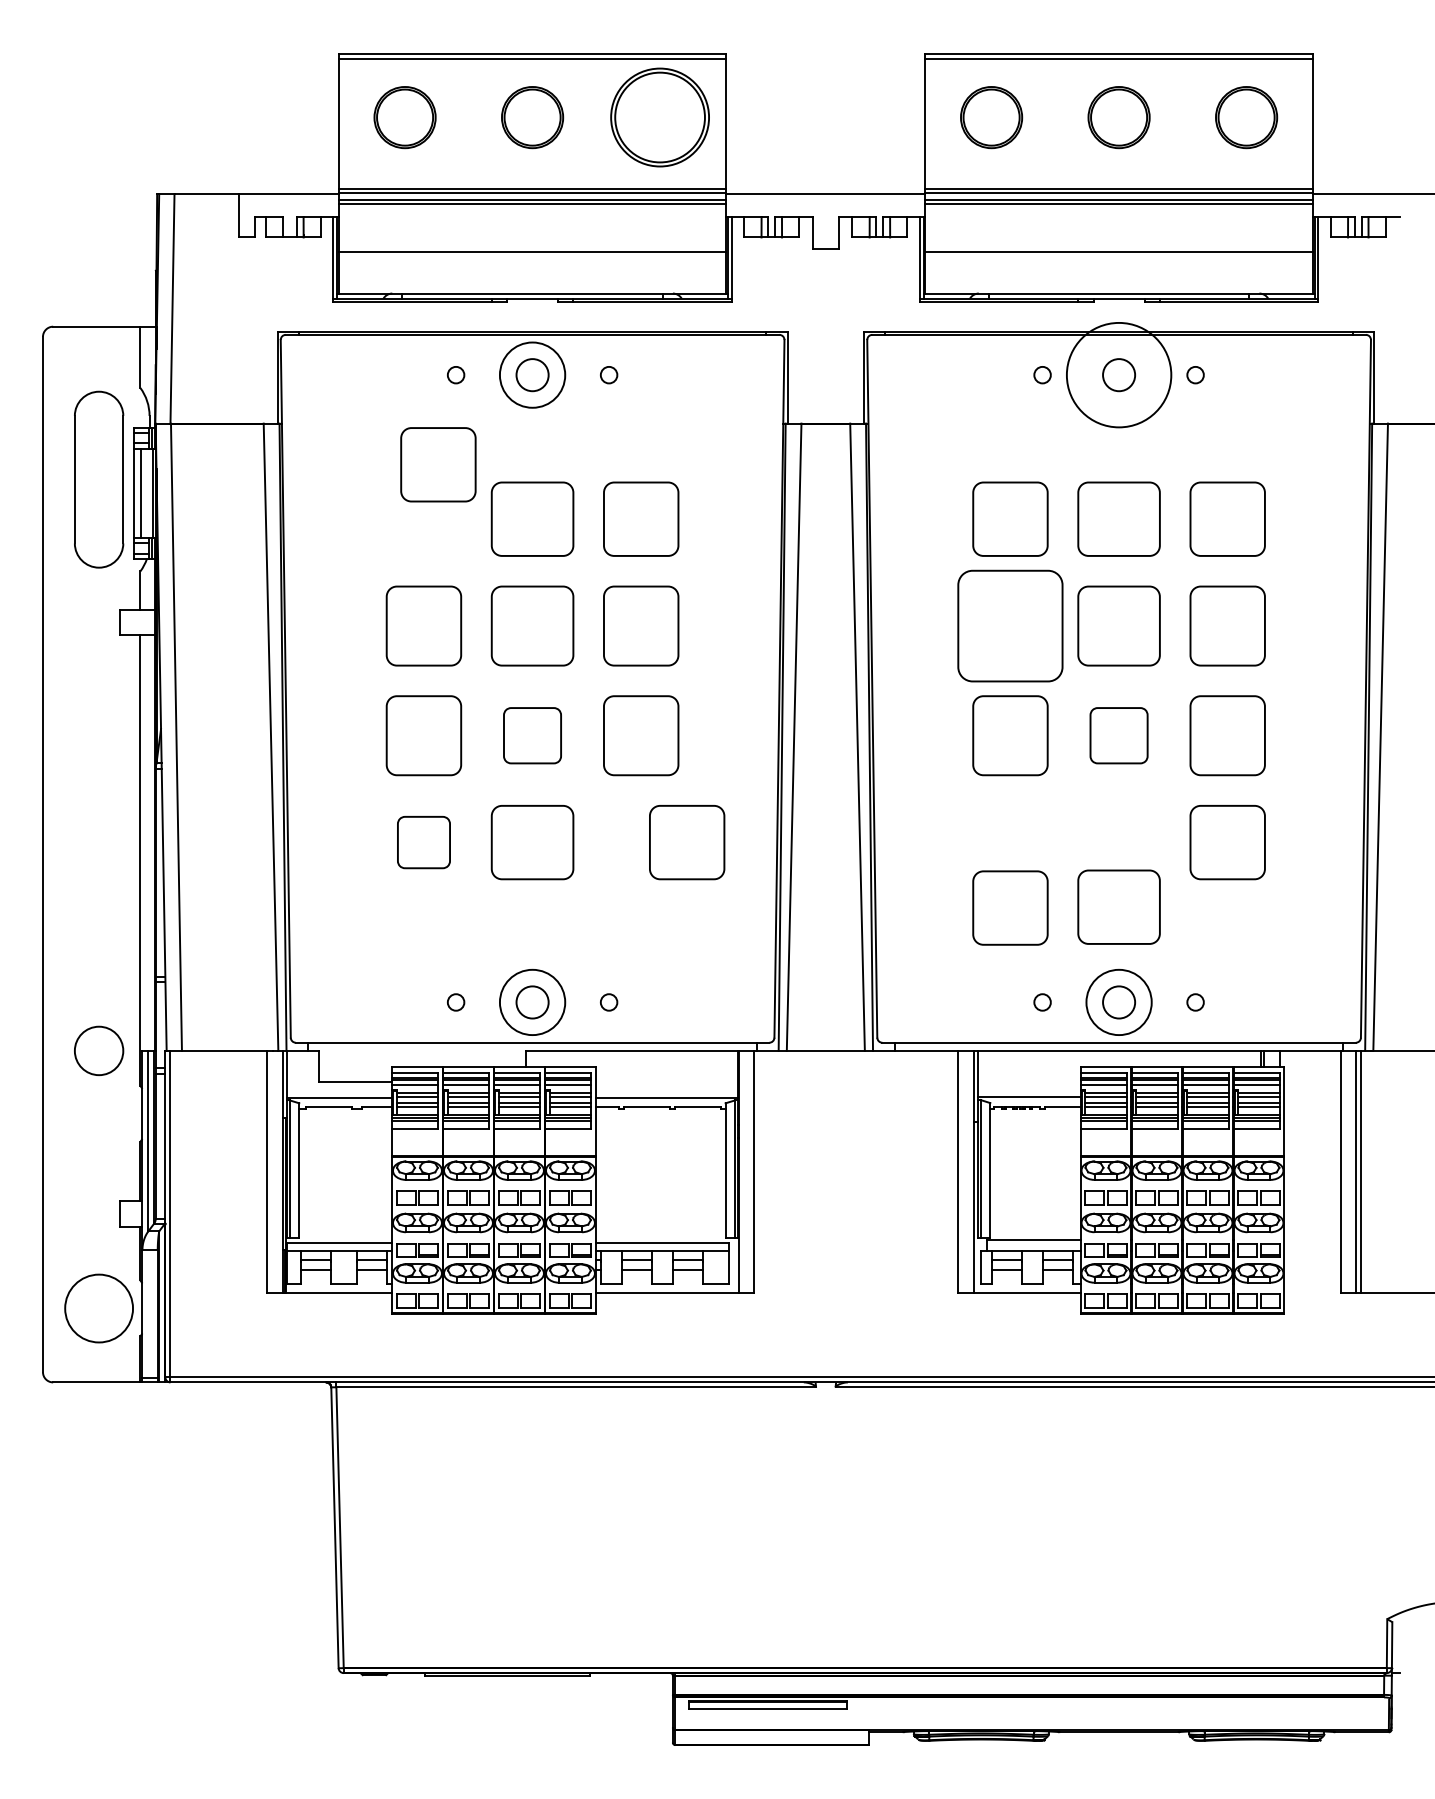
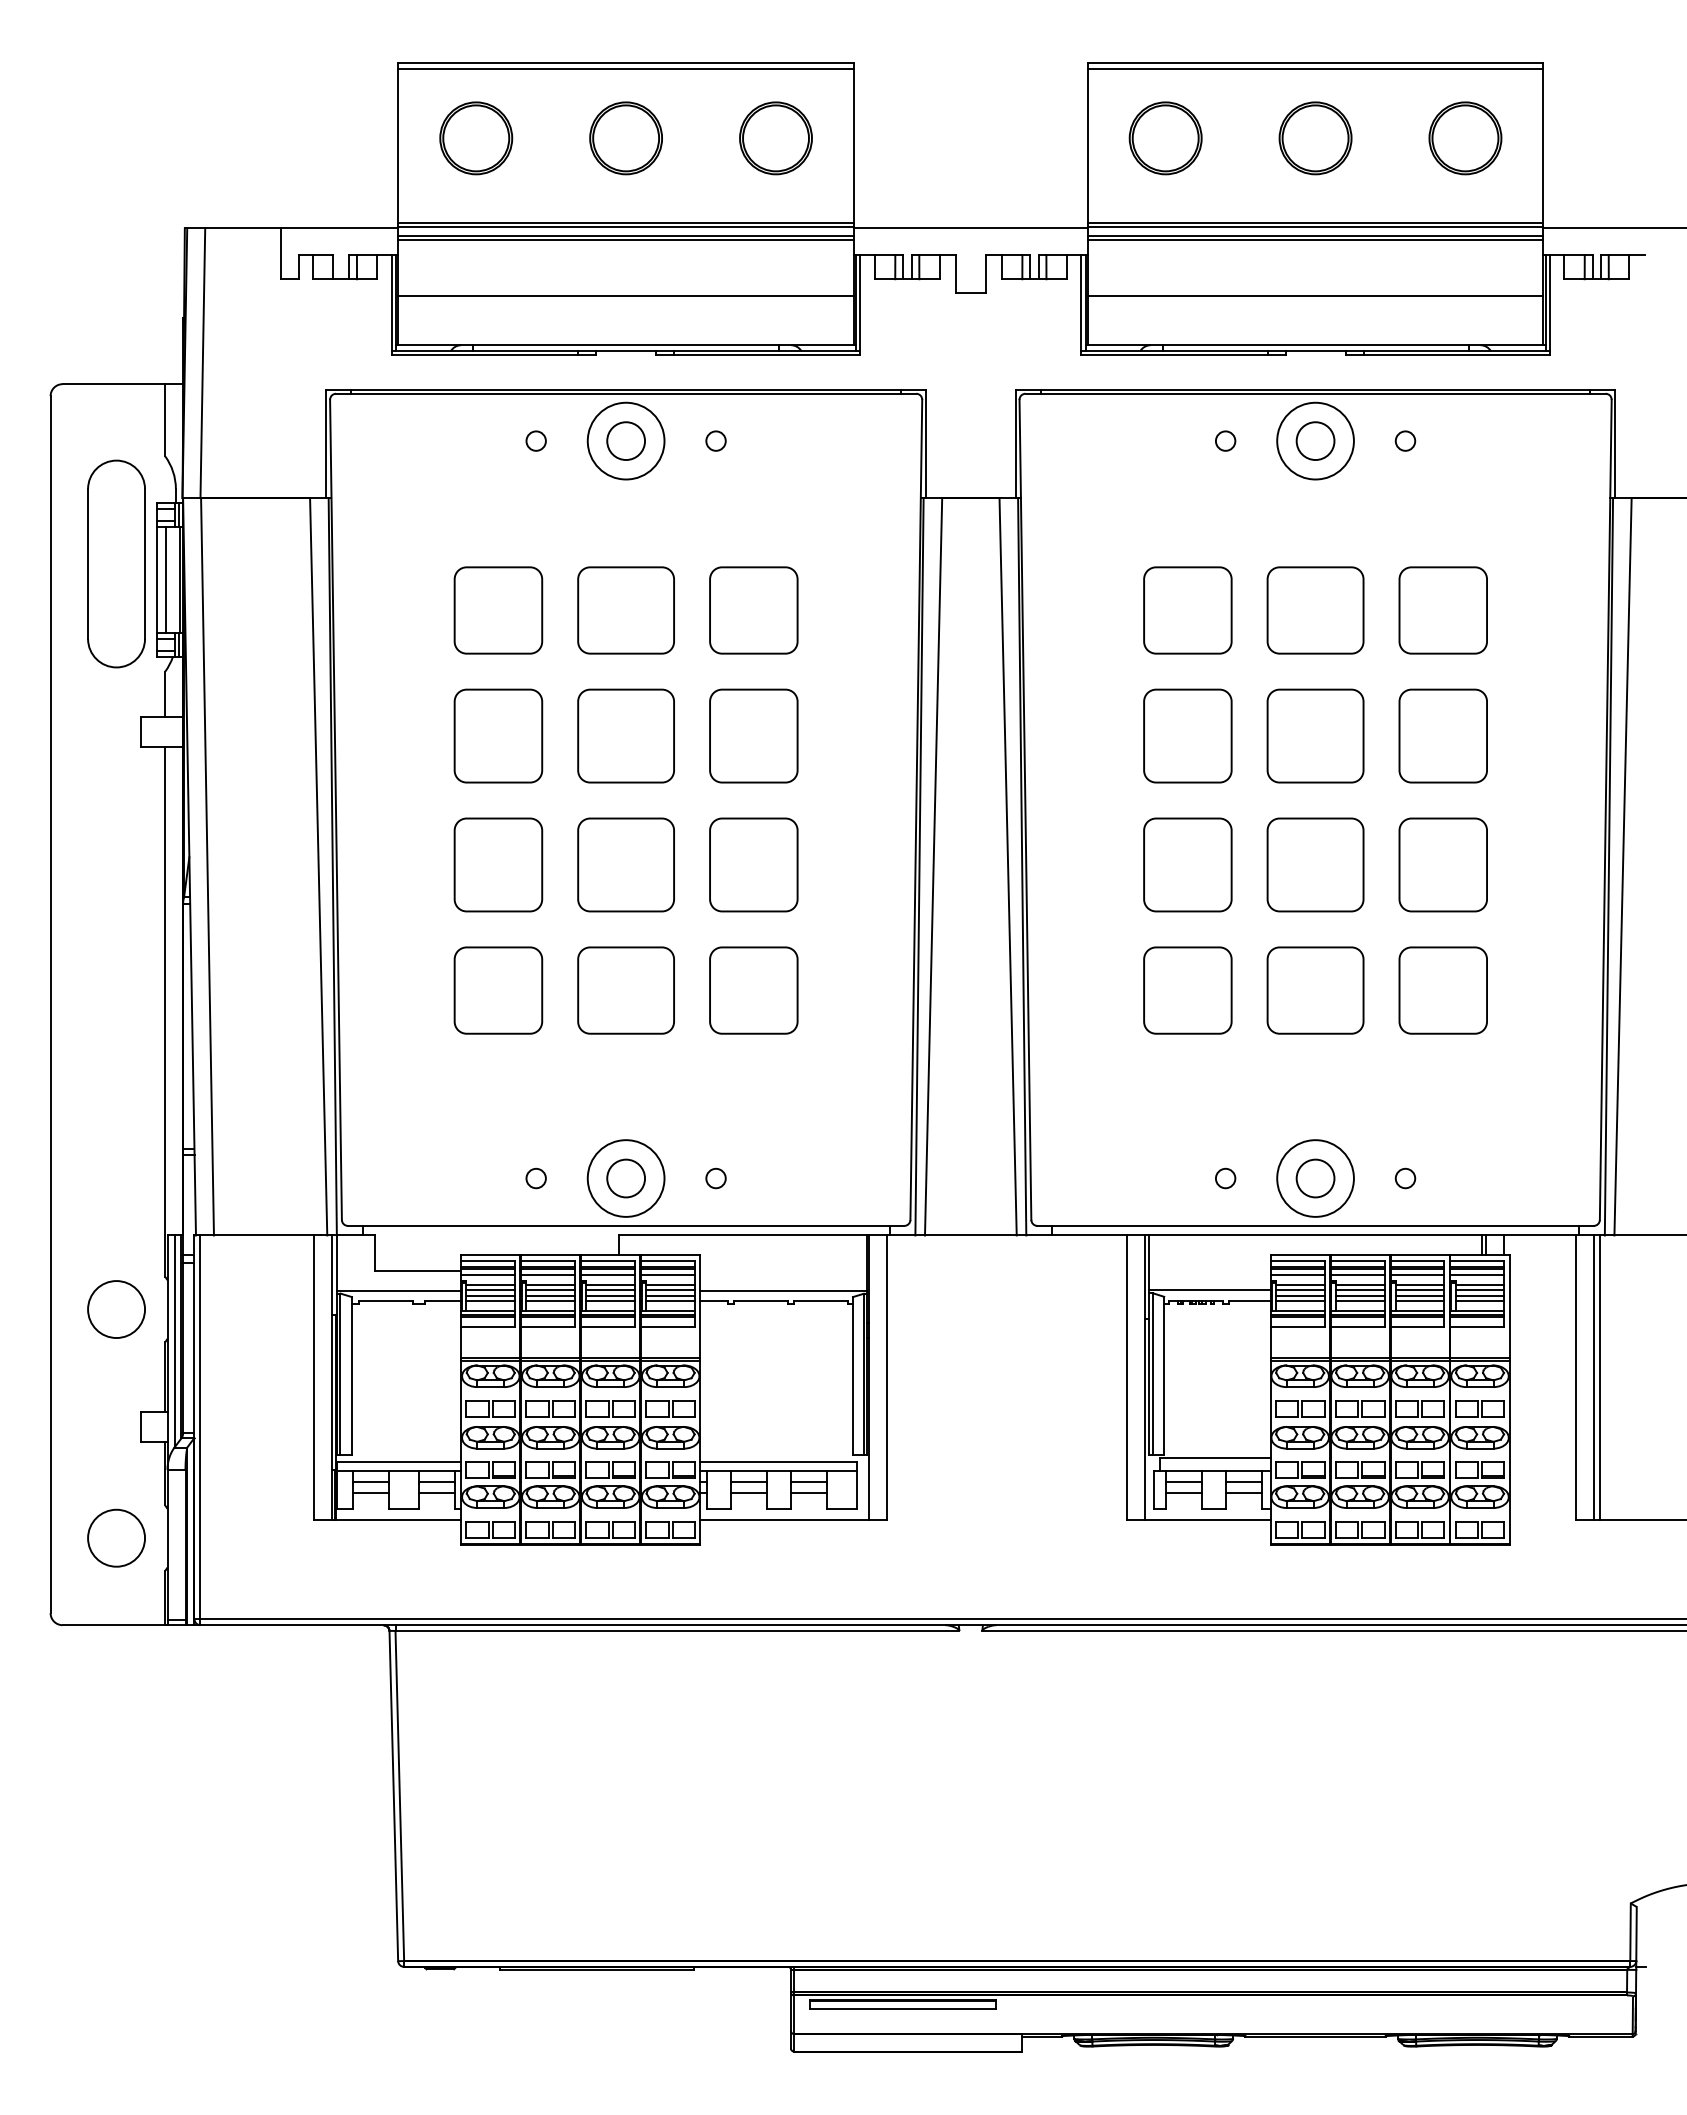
part: (659, 117) -> (775, 138), size x0.62
circle: (1119, 374) -> (1315, 440), size x0.62
part: (438, 464) -> (498, 610), moved
part: (1010, 625) -> (1187, 735), size x0.71
part: (532, 735) -> (625, 864), size x1.43
part: (1119, 735) -> (1315, 864), size x1.43
part: (424, 842) -> (498, 990), size x1.43
part: (686, 842) -> (753, 990), moved
part: (1119, 907) -> (1315, 990), moved
part: (1010, 908) -> (1187, 990), moved
circle: (99, 1050) -> (116, 1309), moved
circle: (99, 1307) -> (116, 1537), size x0.71

